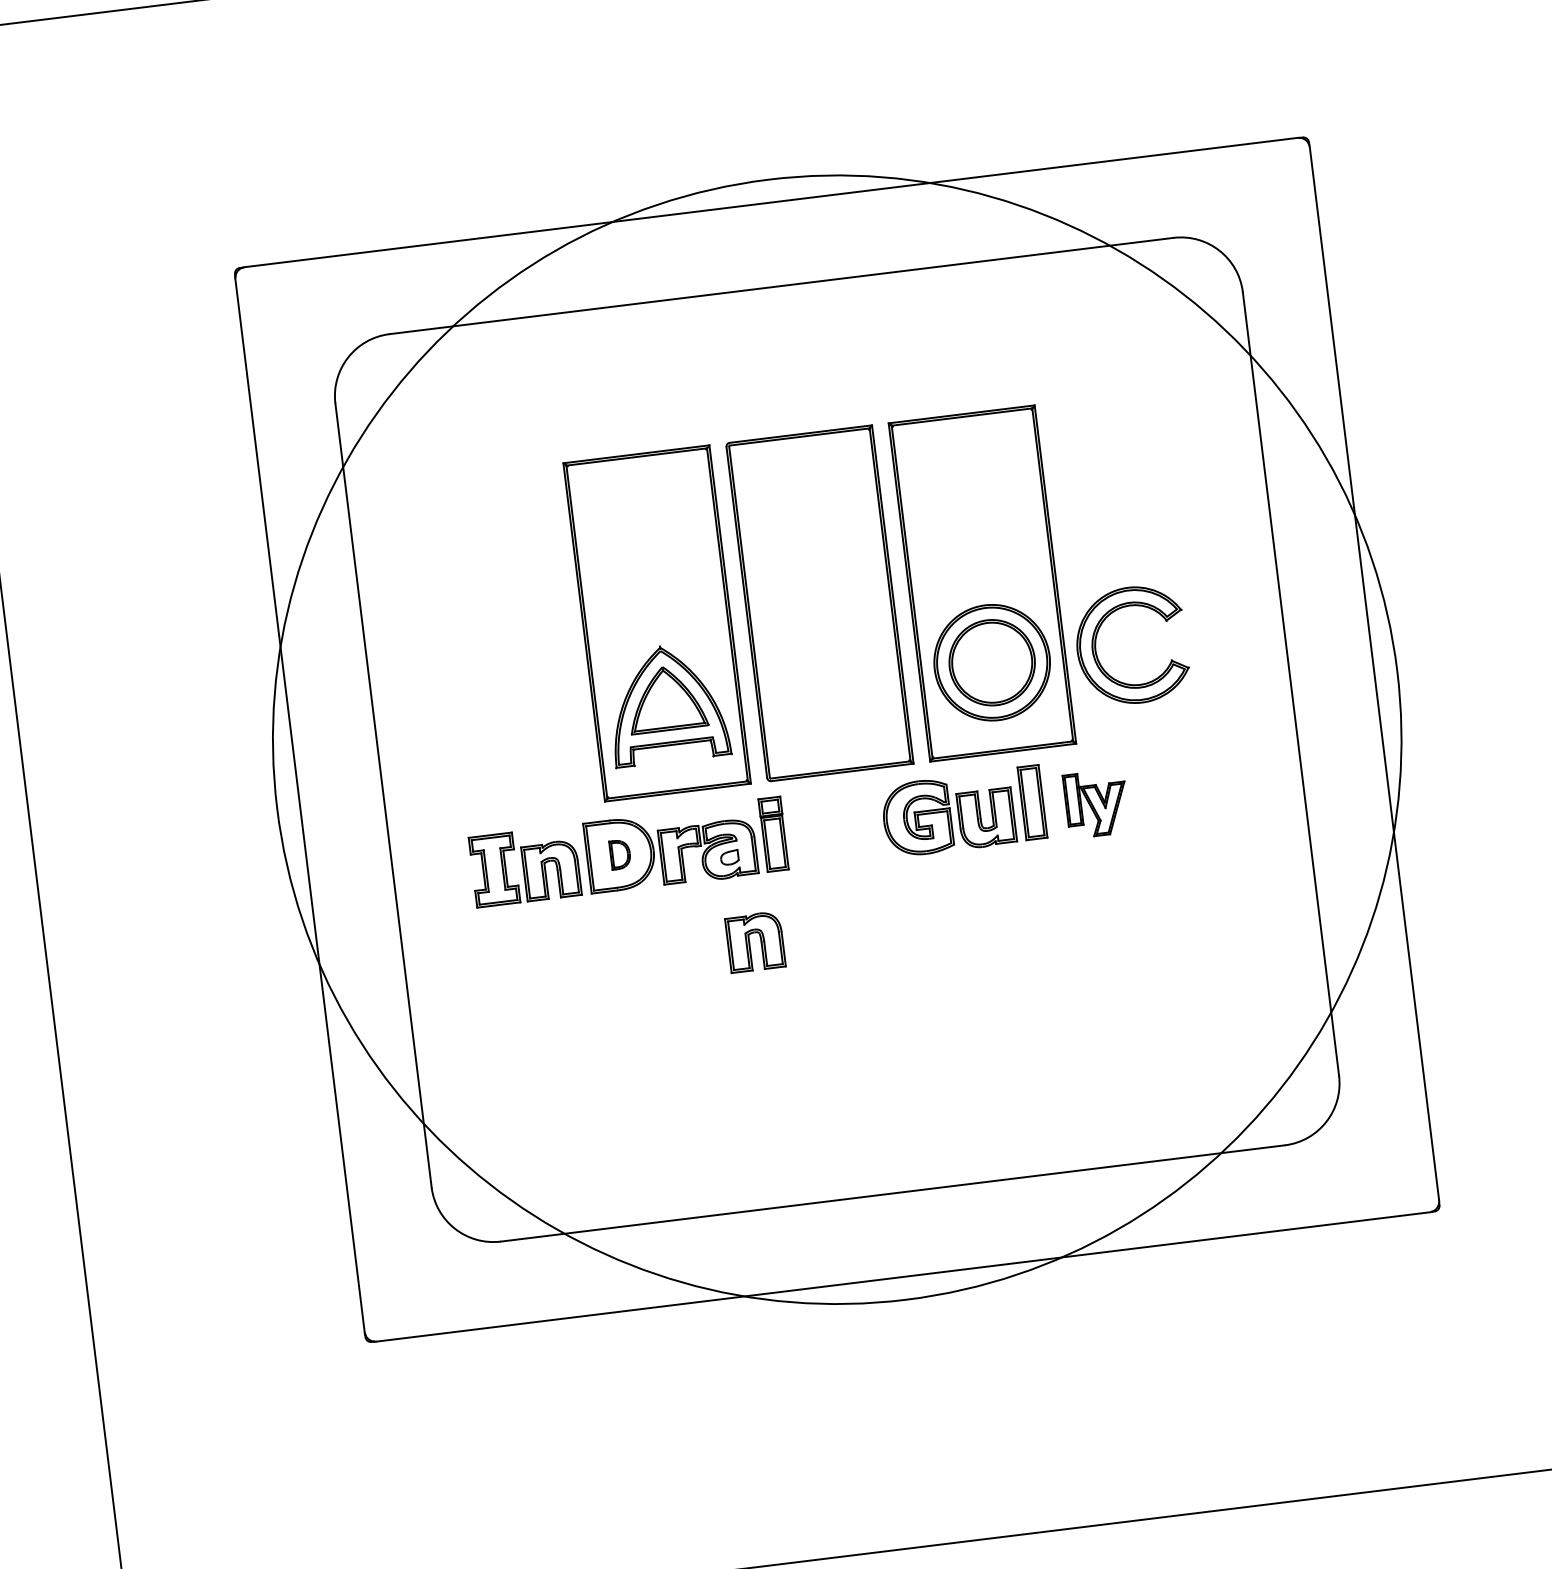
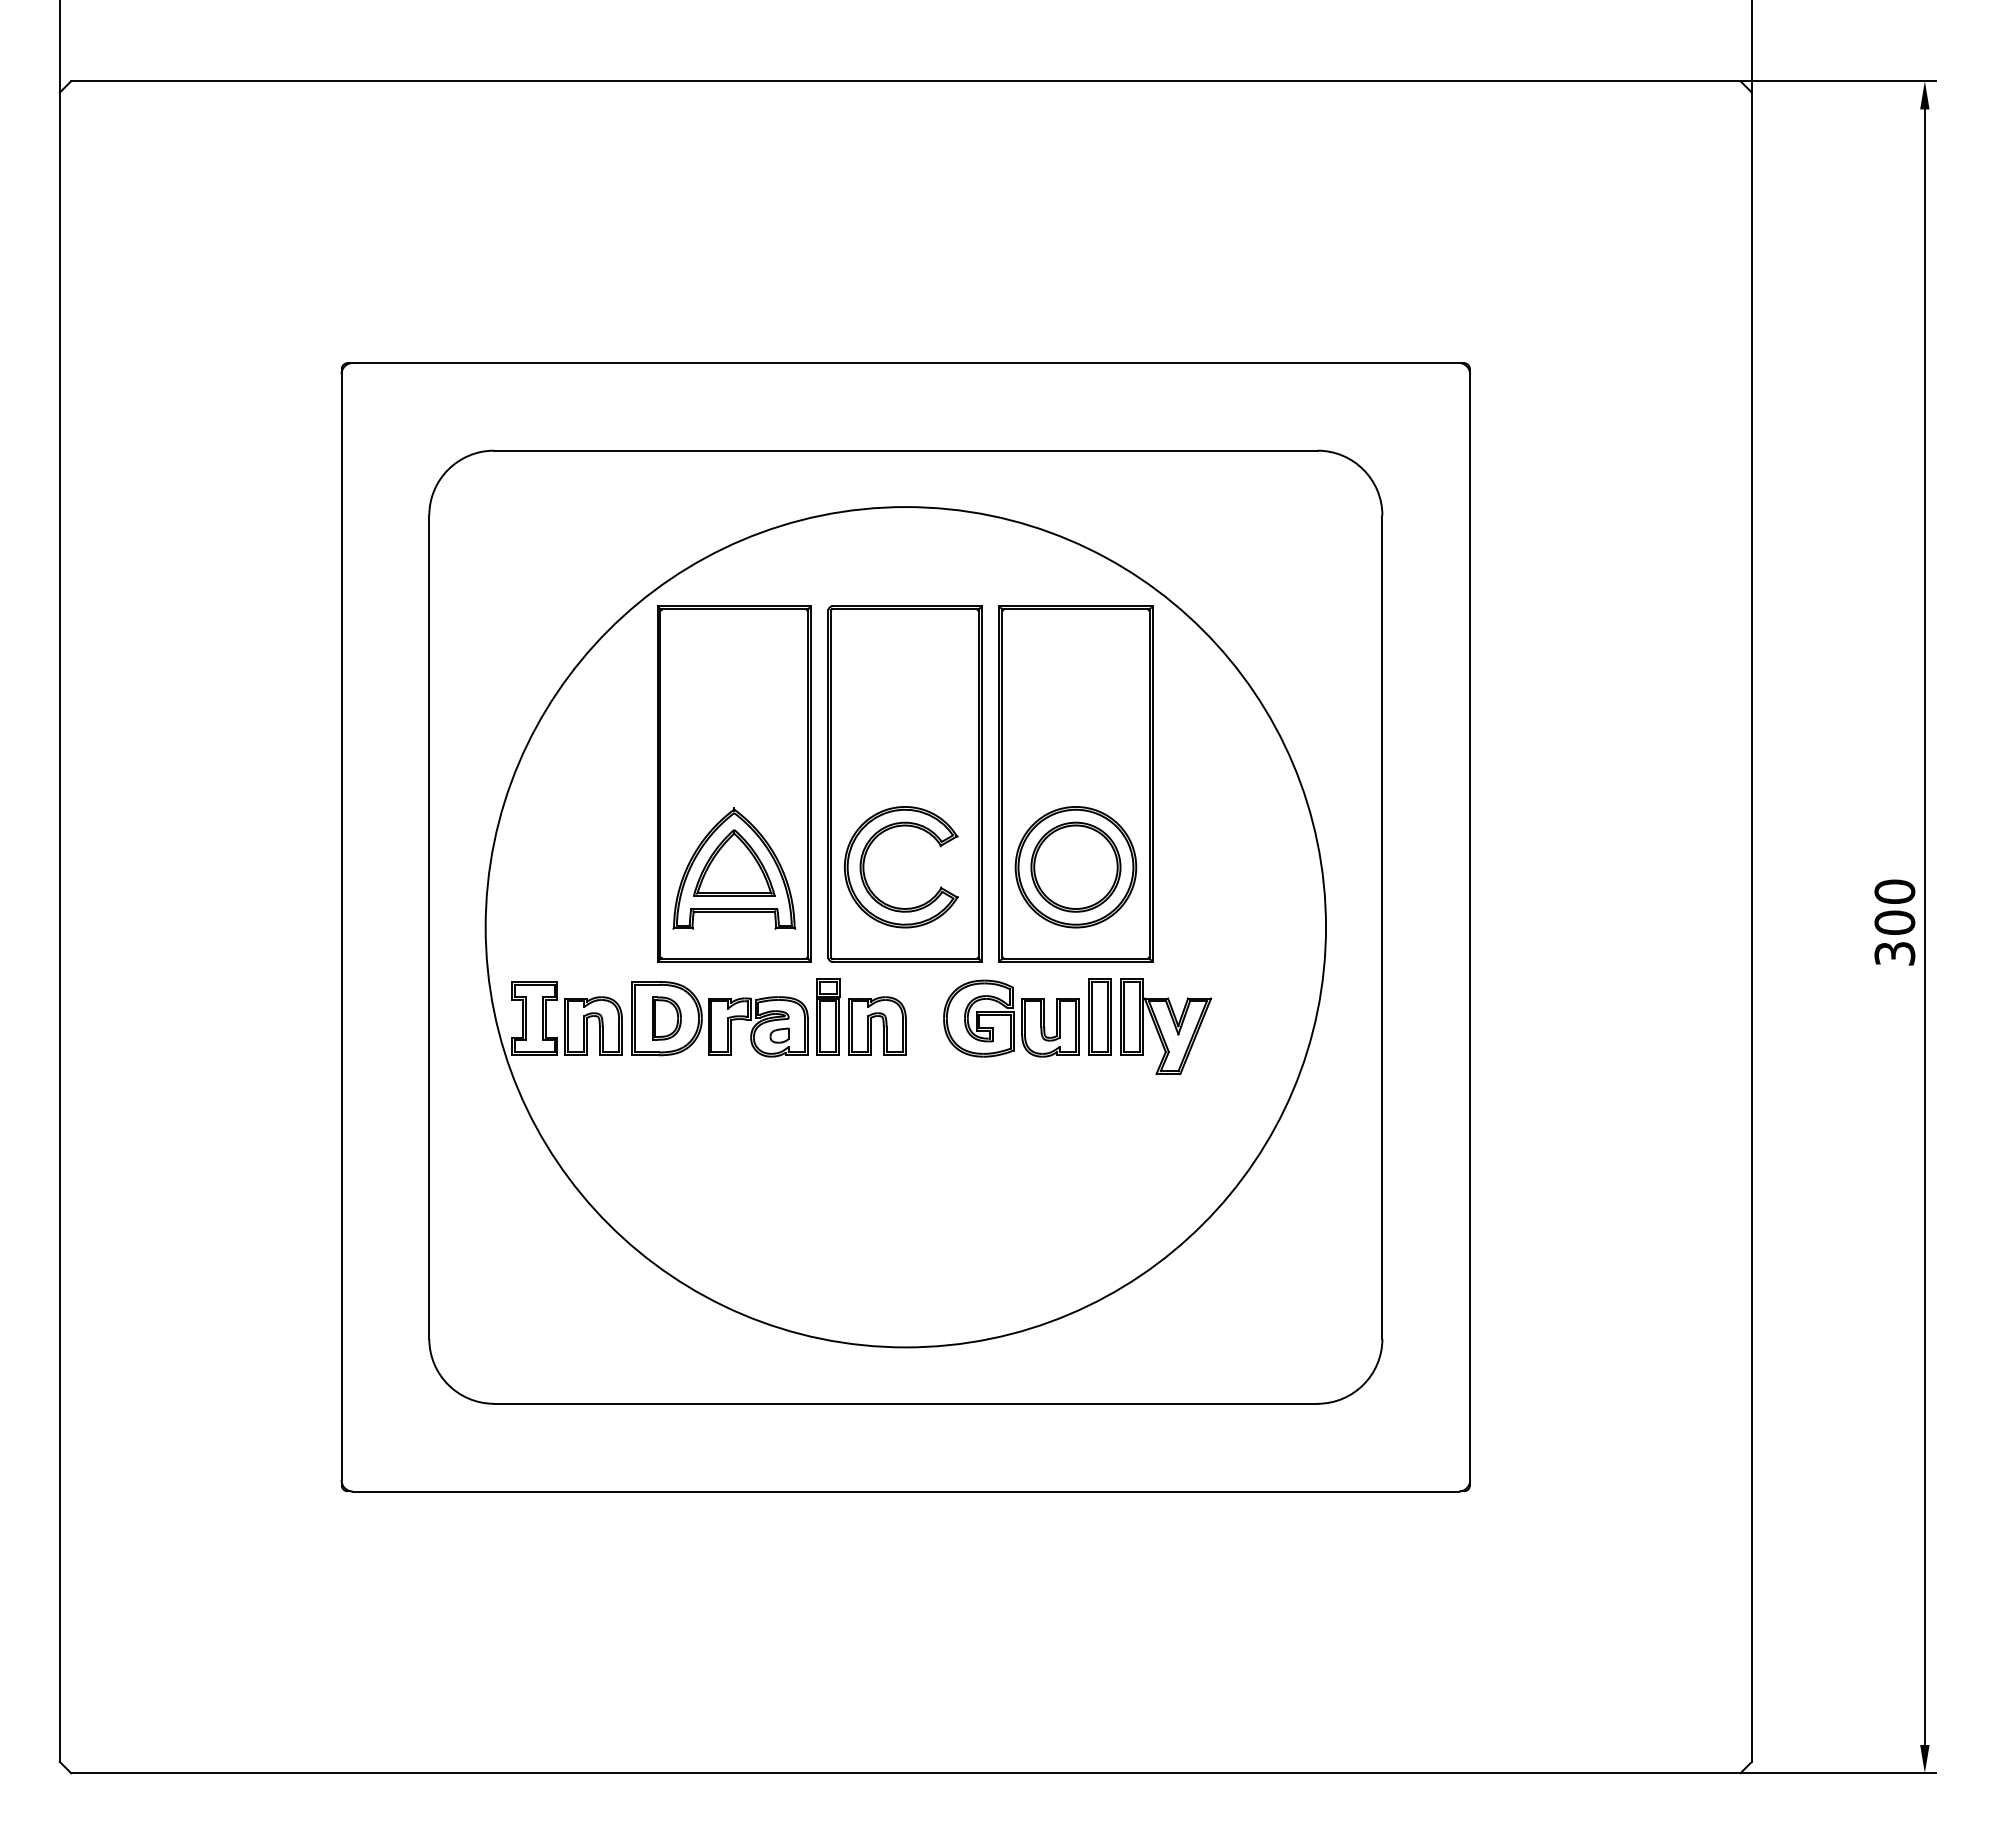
part: (1096, 642) -> (865, 859), moved
circle: (836, 740) -> (905, 927), size x0.71
part: (1096, 803) -> (1166, 1026), size x1.43
part: (620, 854) -> (666, 1018), size x1.43
part: (755, 941) -> (877, 1025), moved

